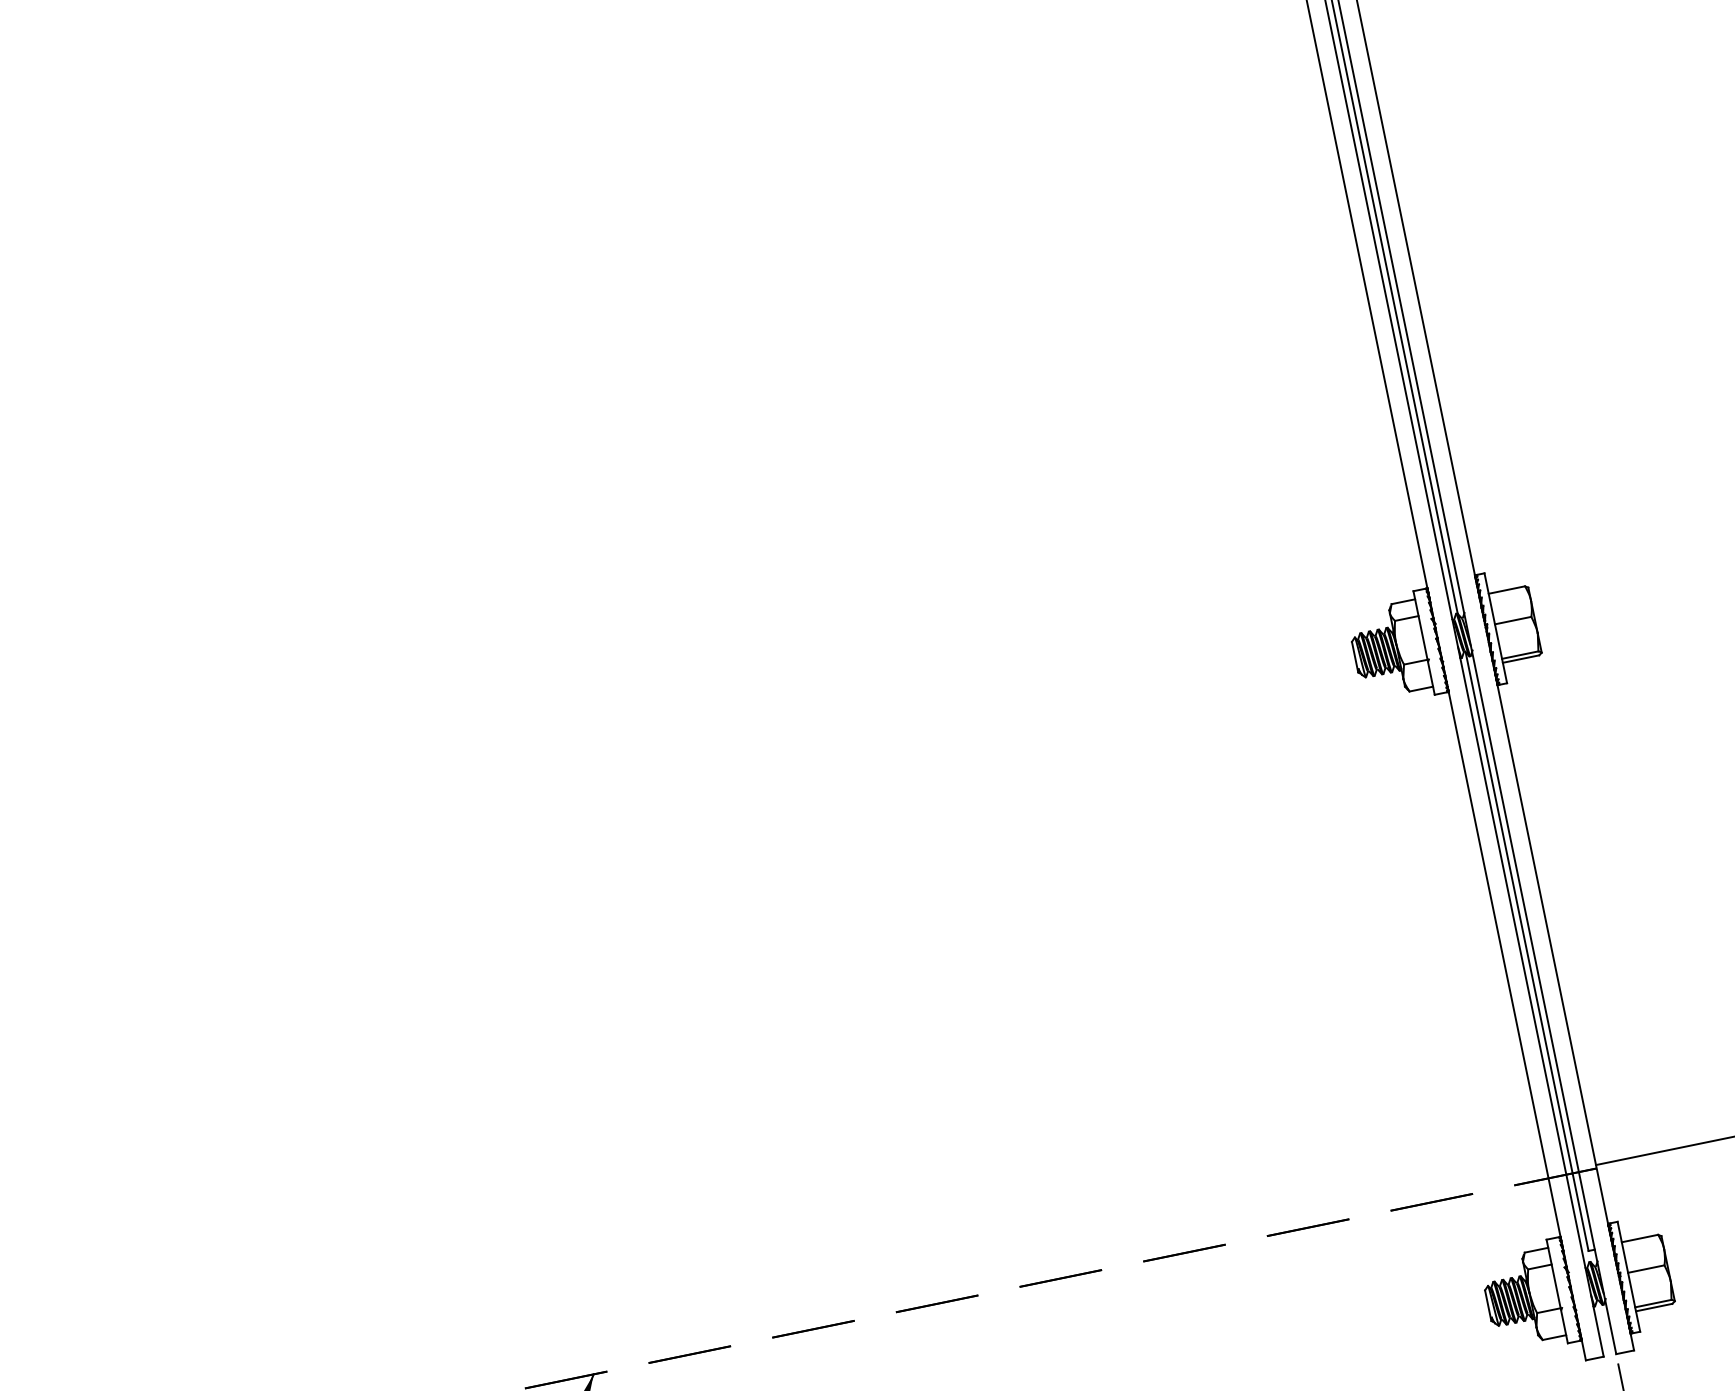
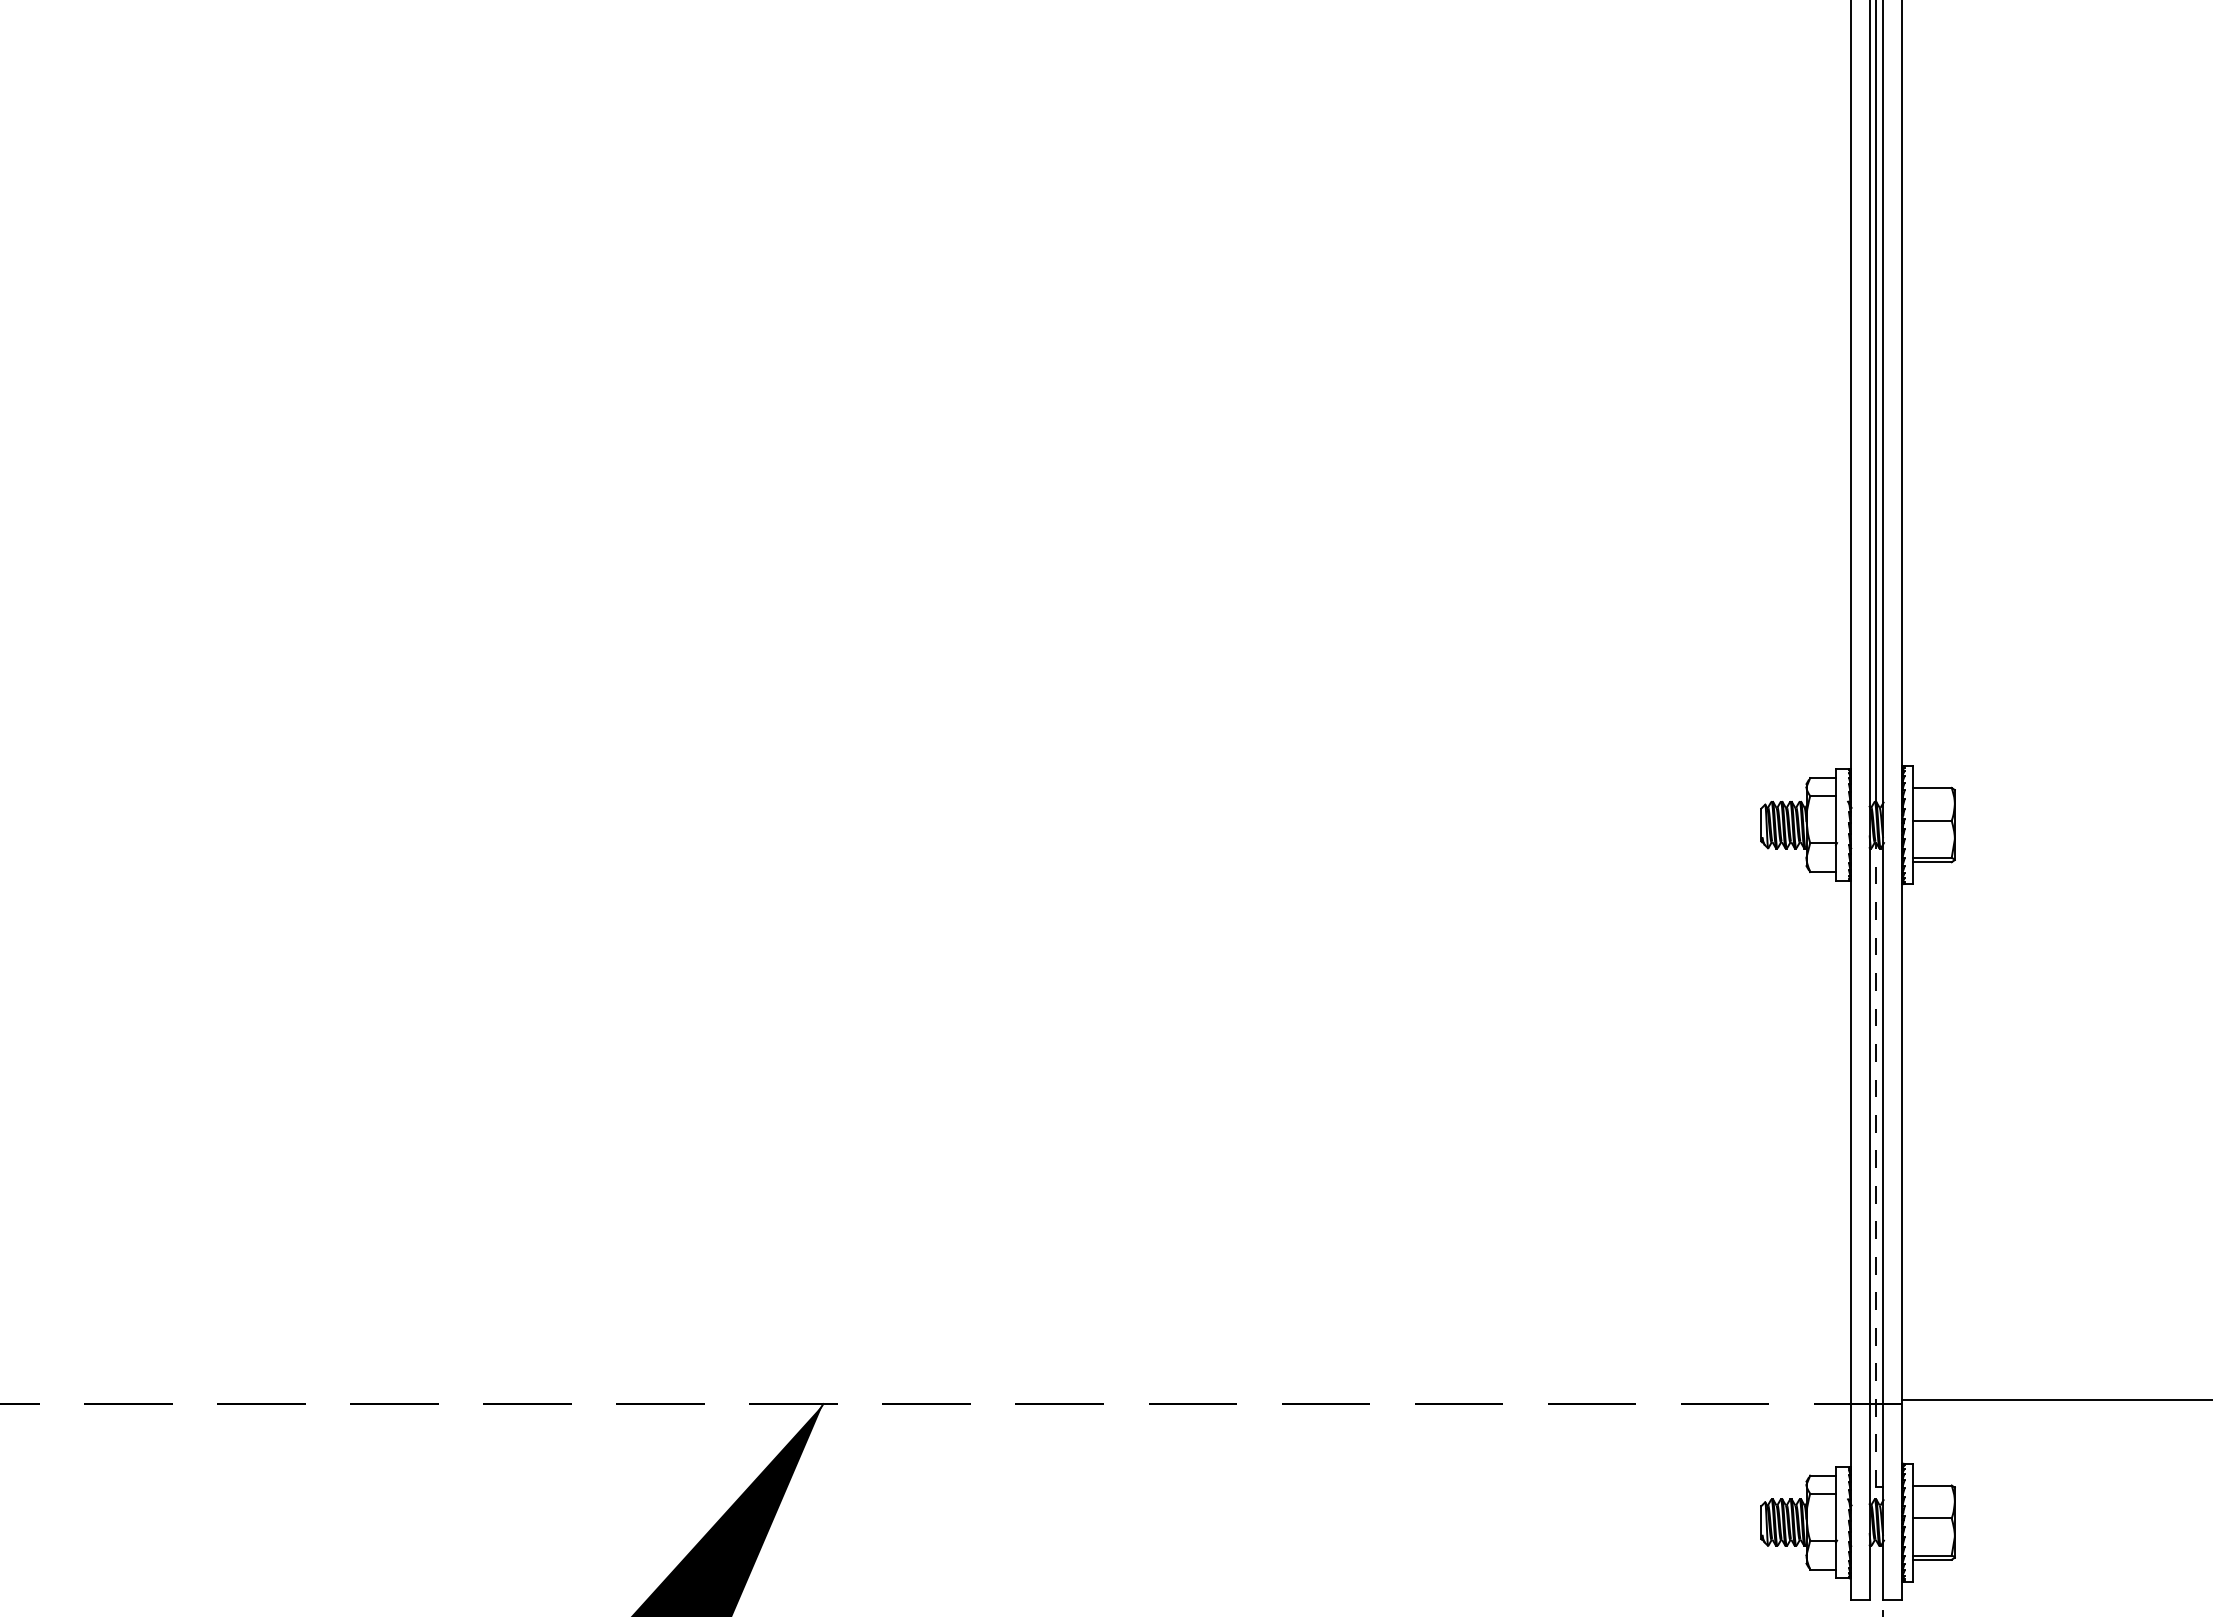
line: (1526, 950) -> (1876, 1164), solid -> dashed

